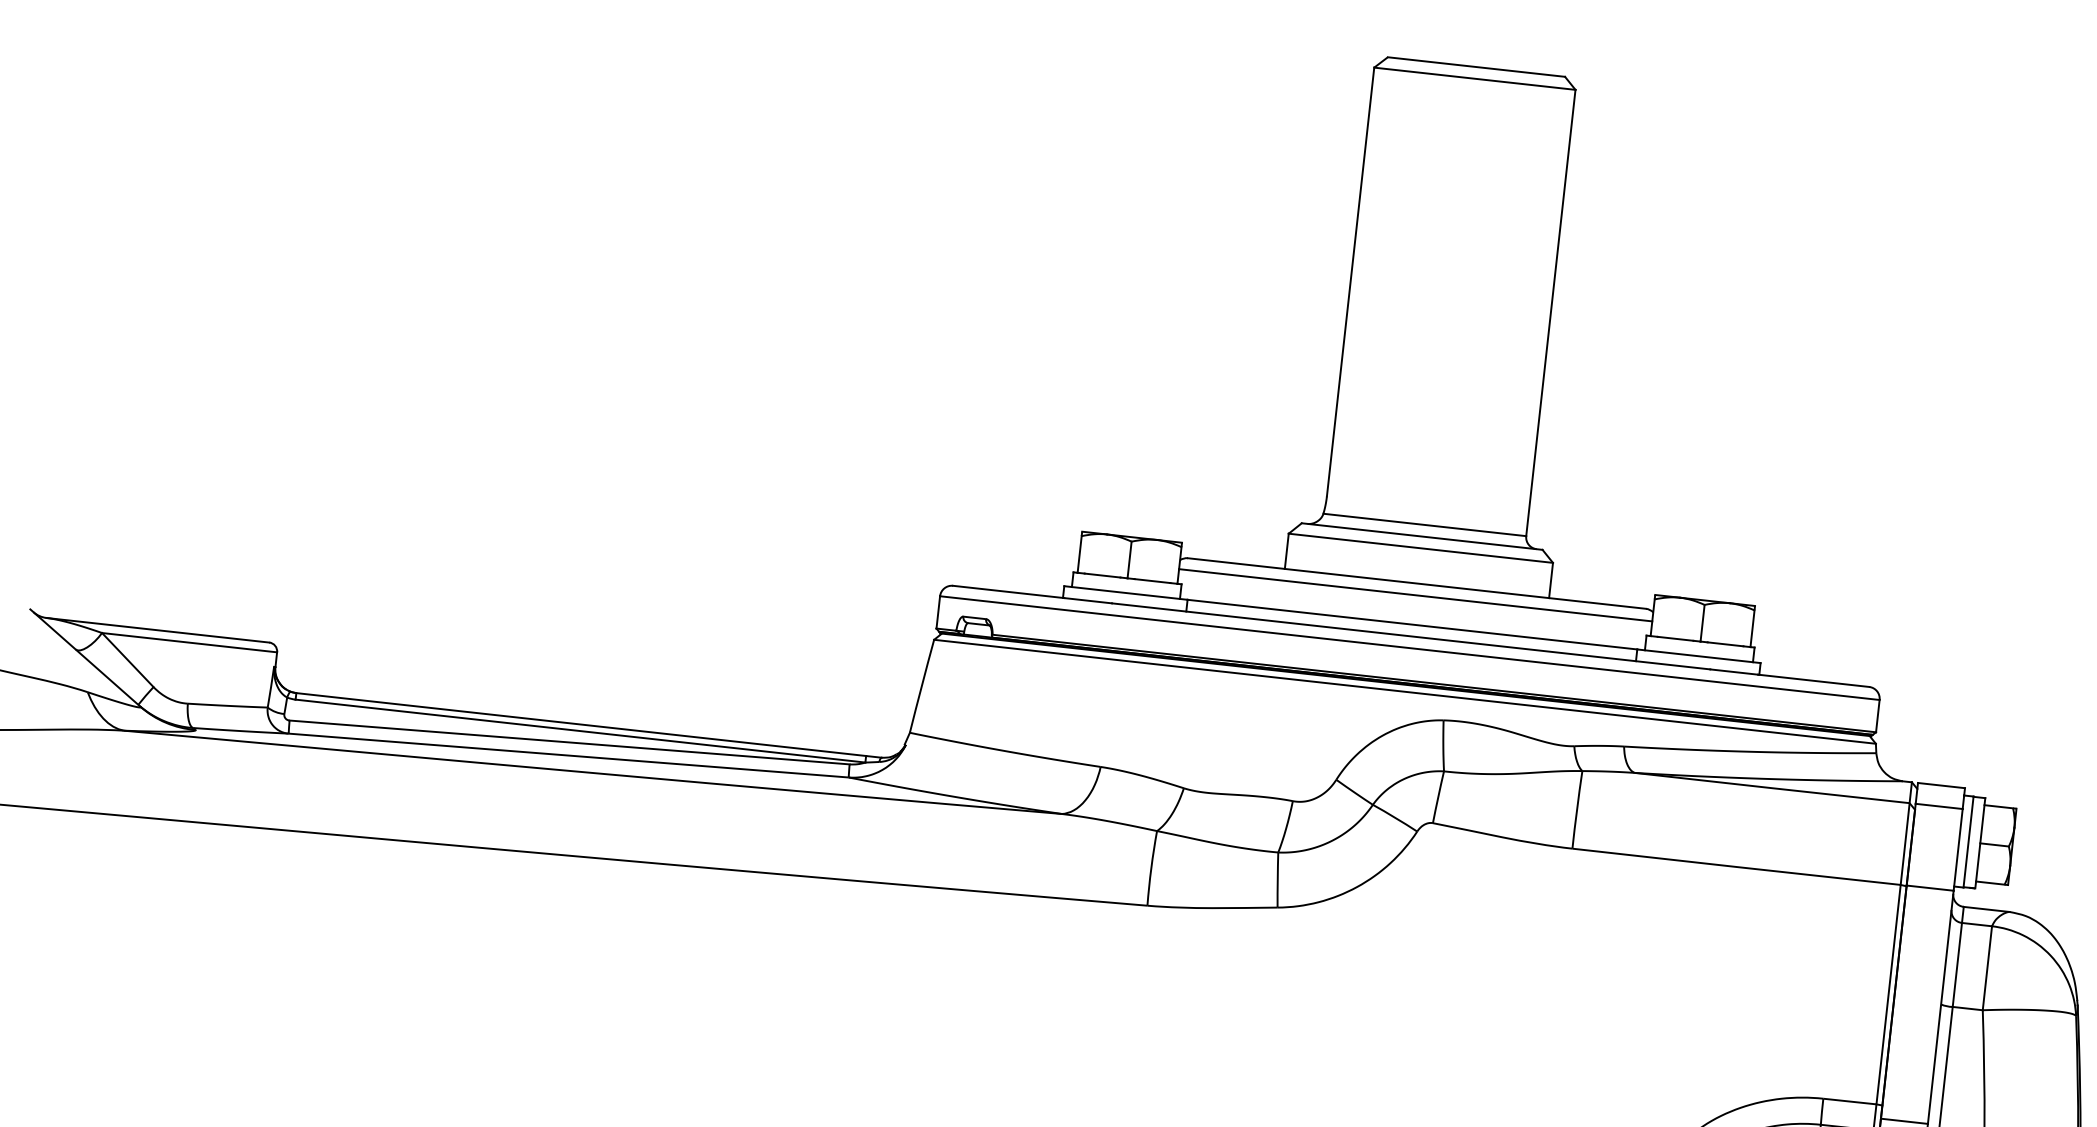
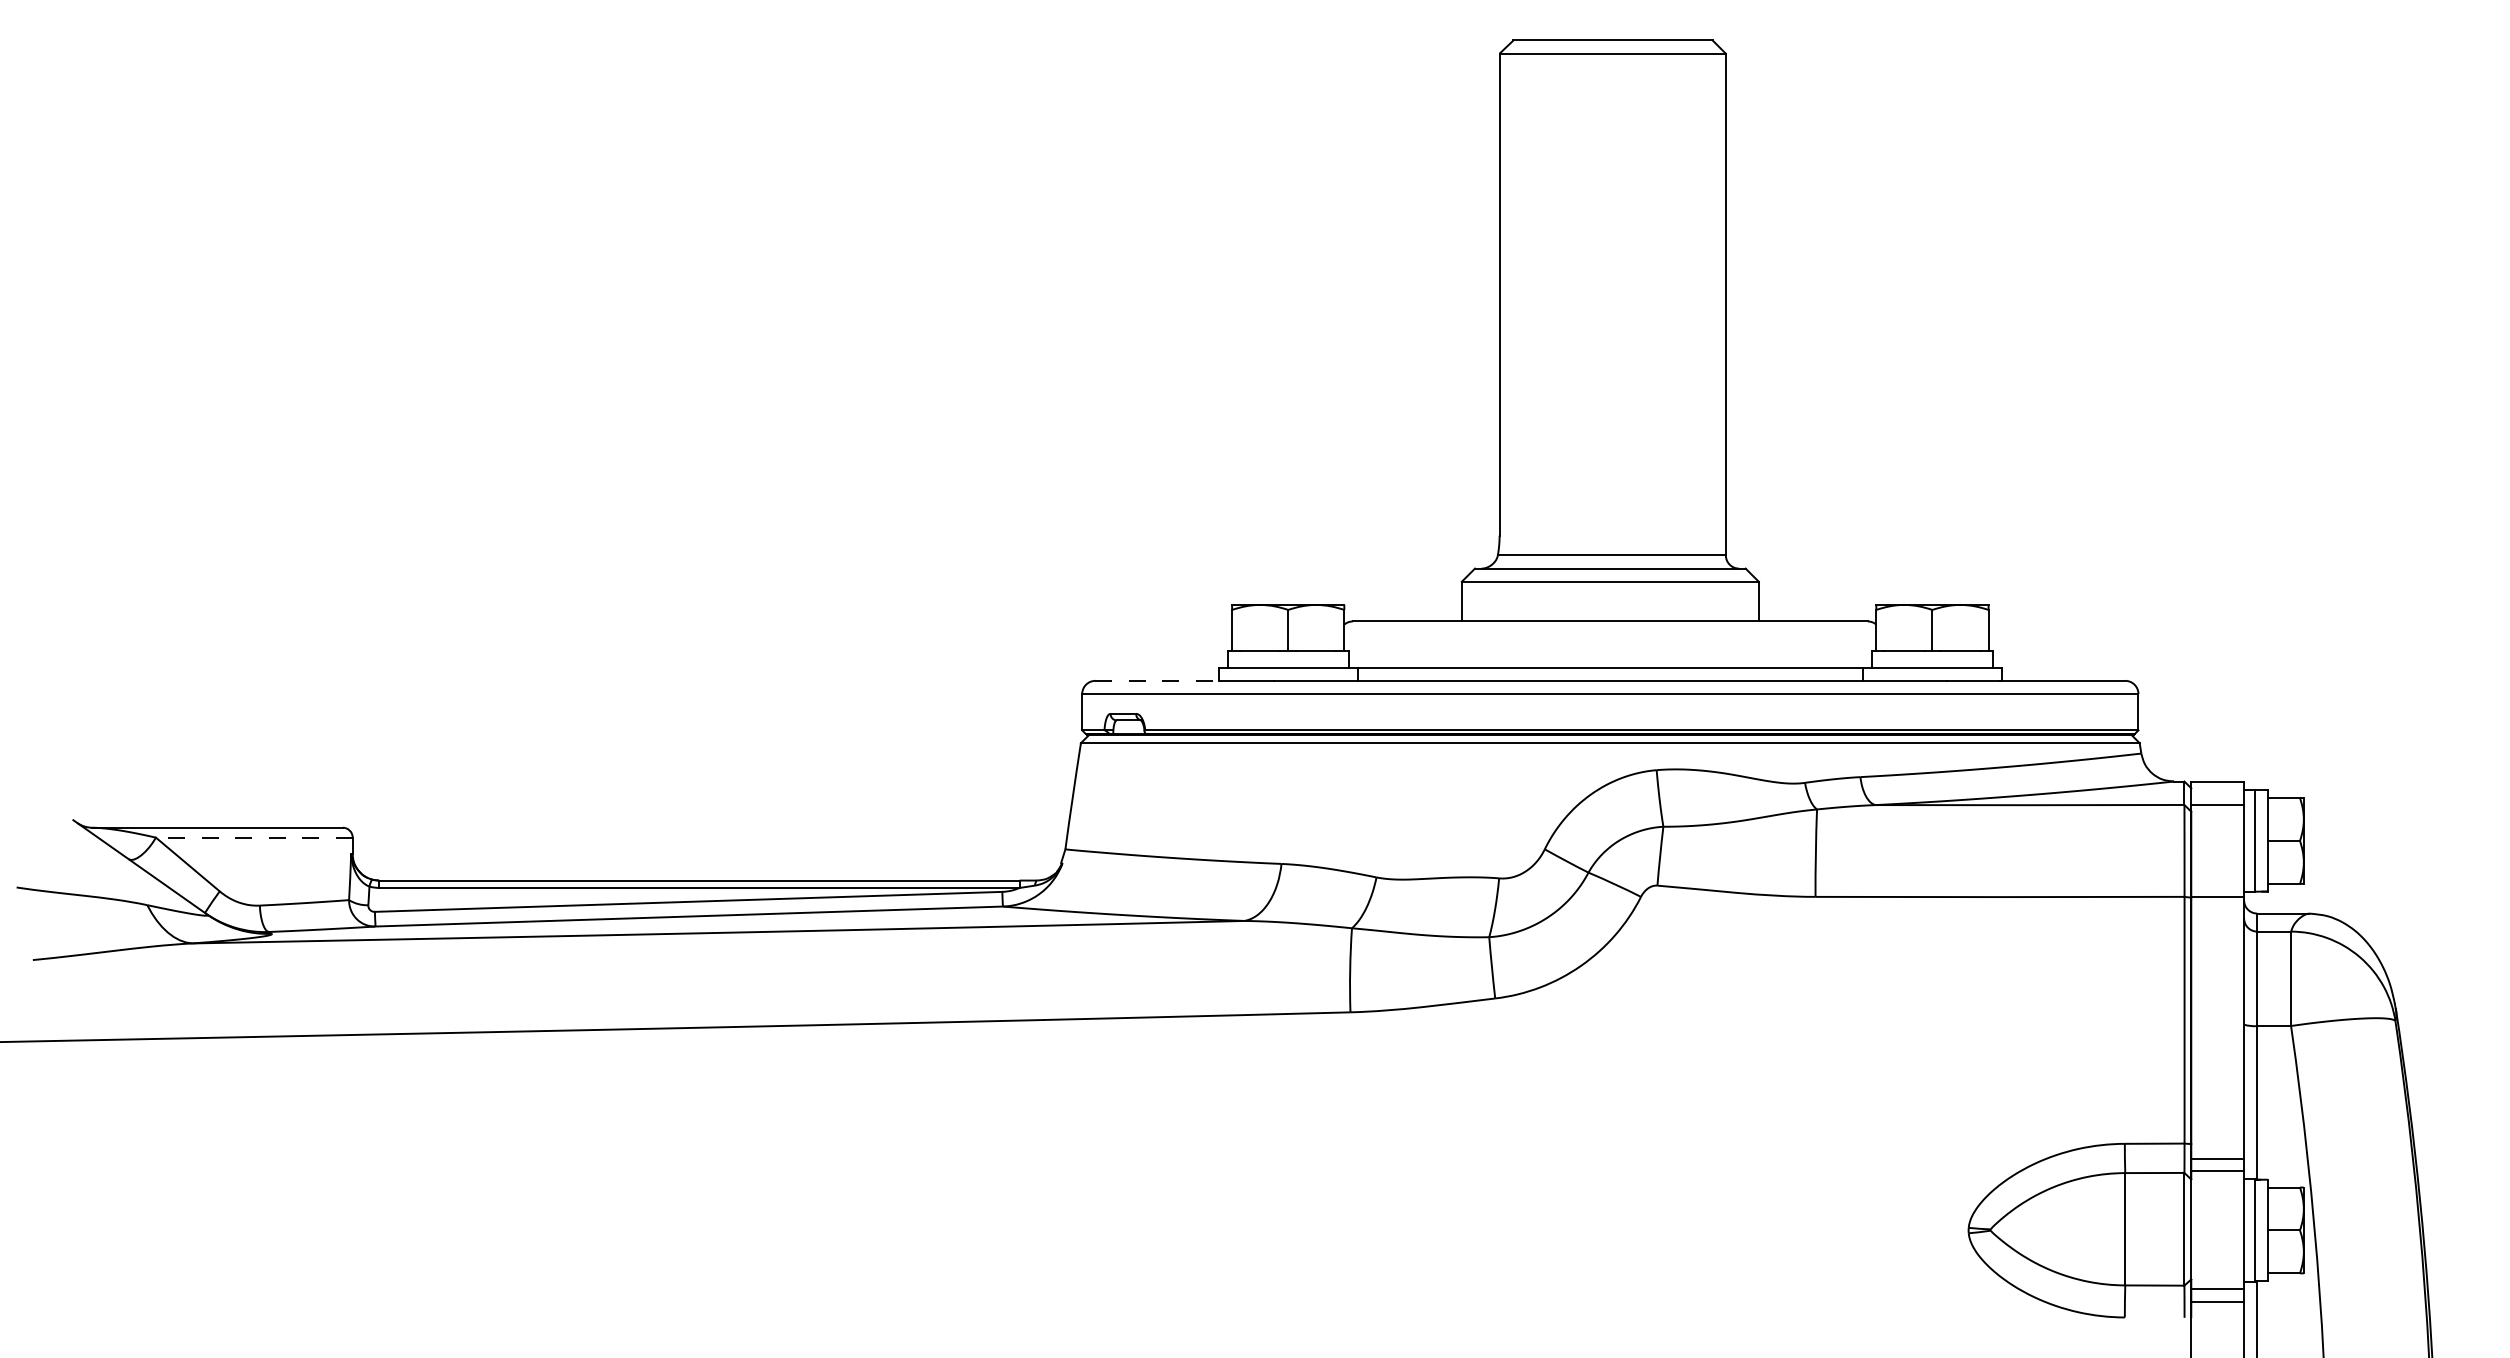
line: (1009, 591) -> (1158, 680), solid -> dashed
line: (1415, 595) -> (1610, 634), removed
line: (188, 642) -> (253, 837), solid -> dashed

